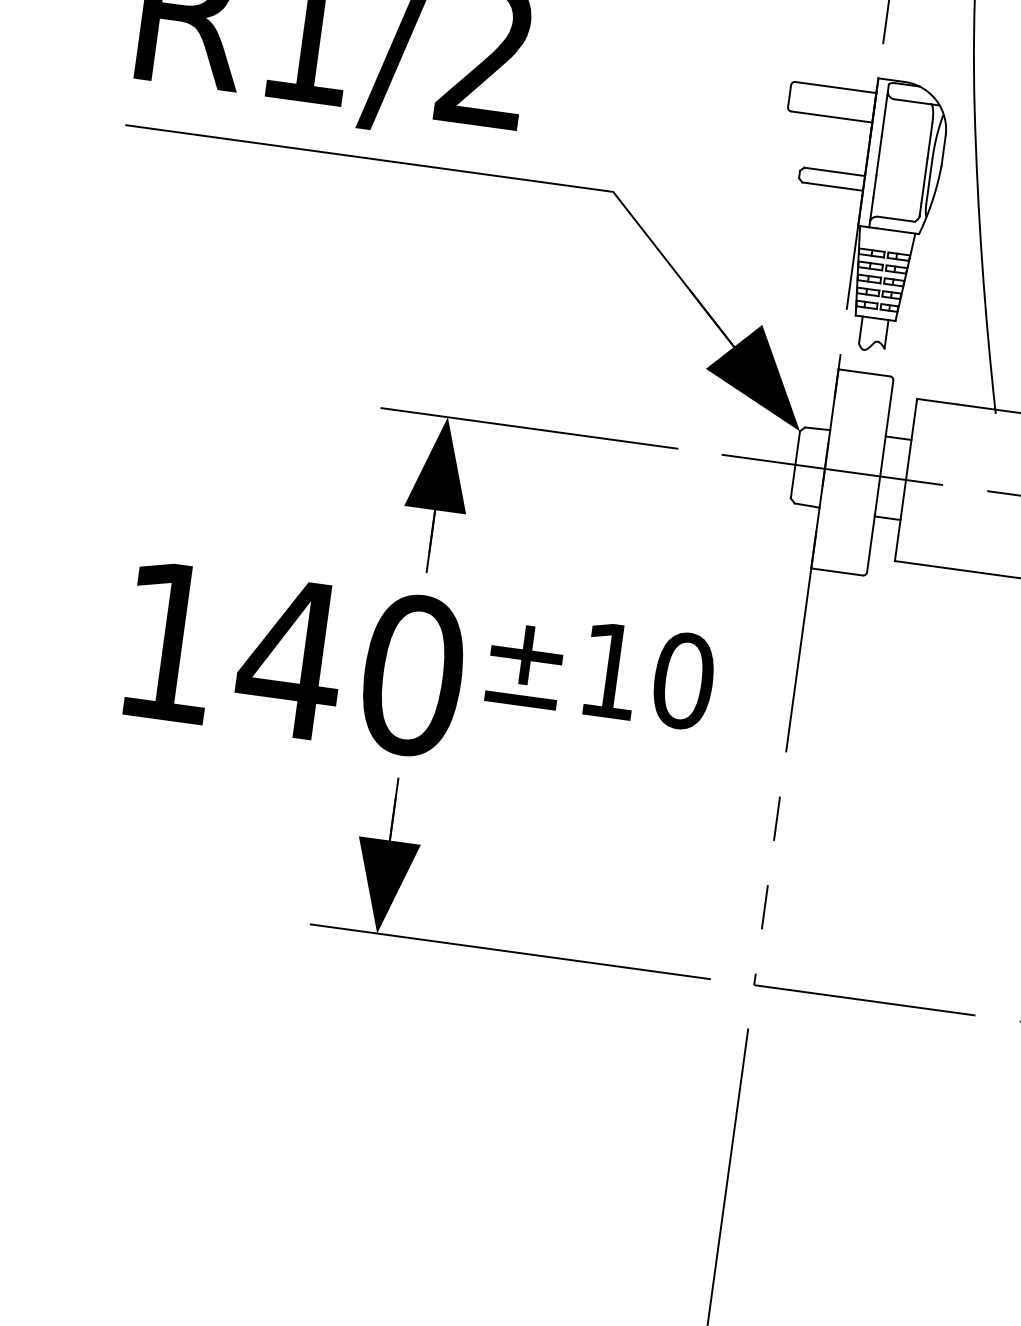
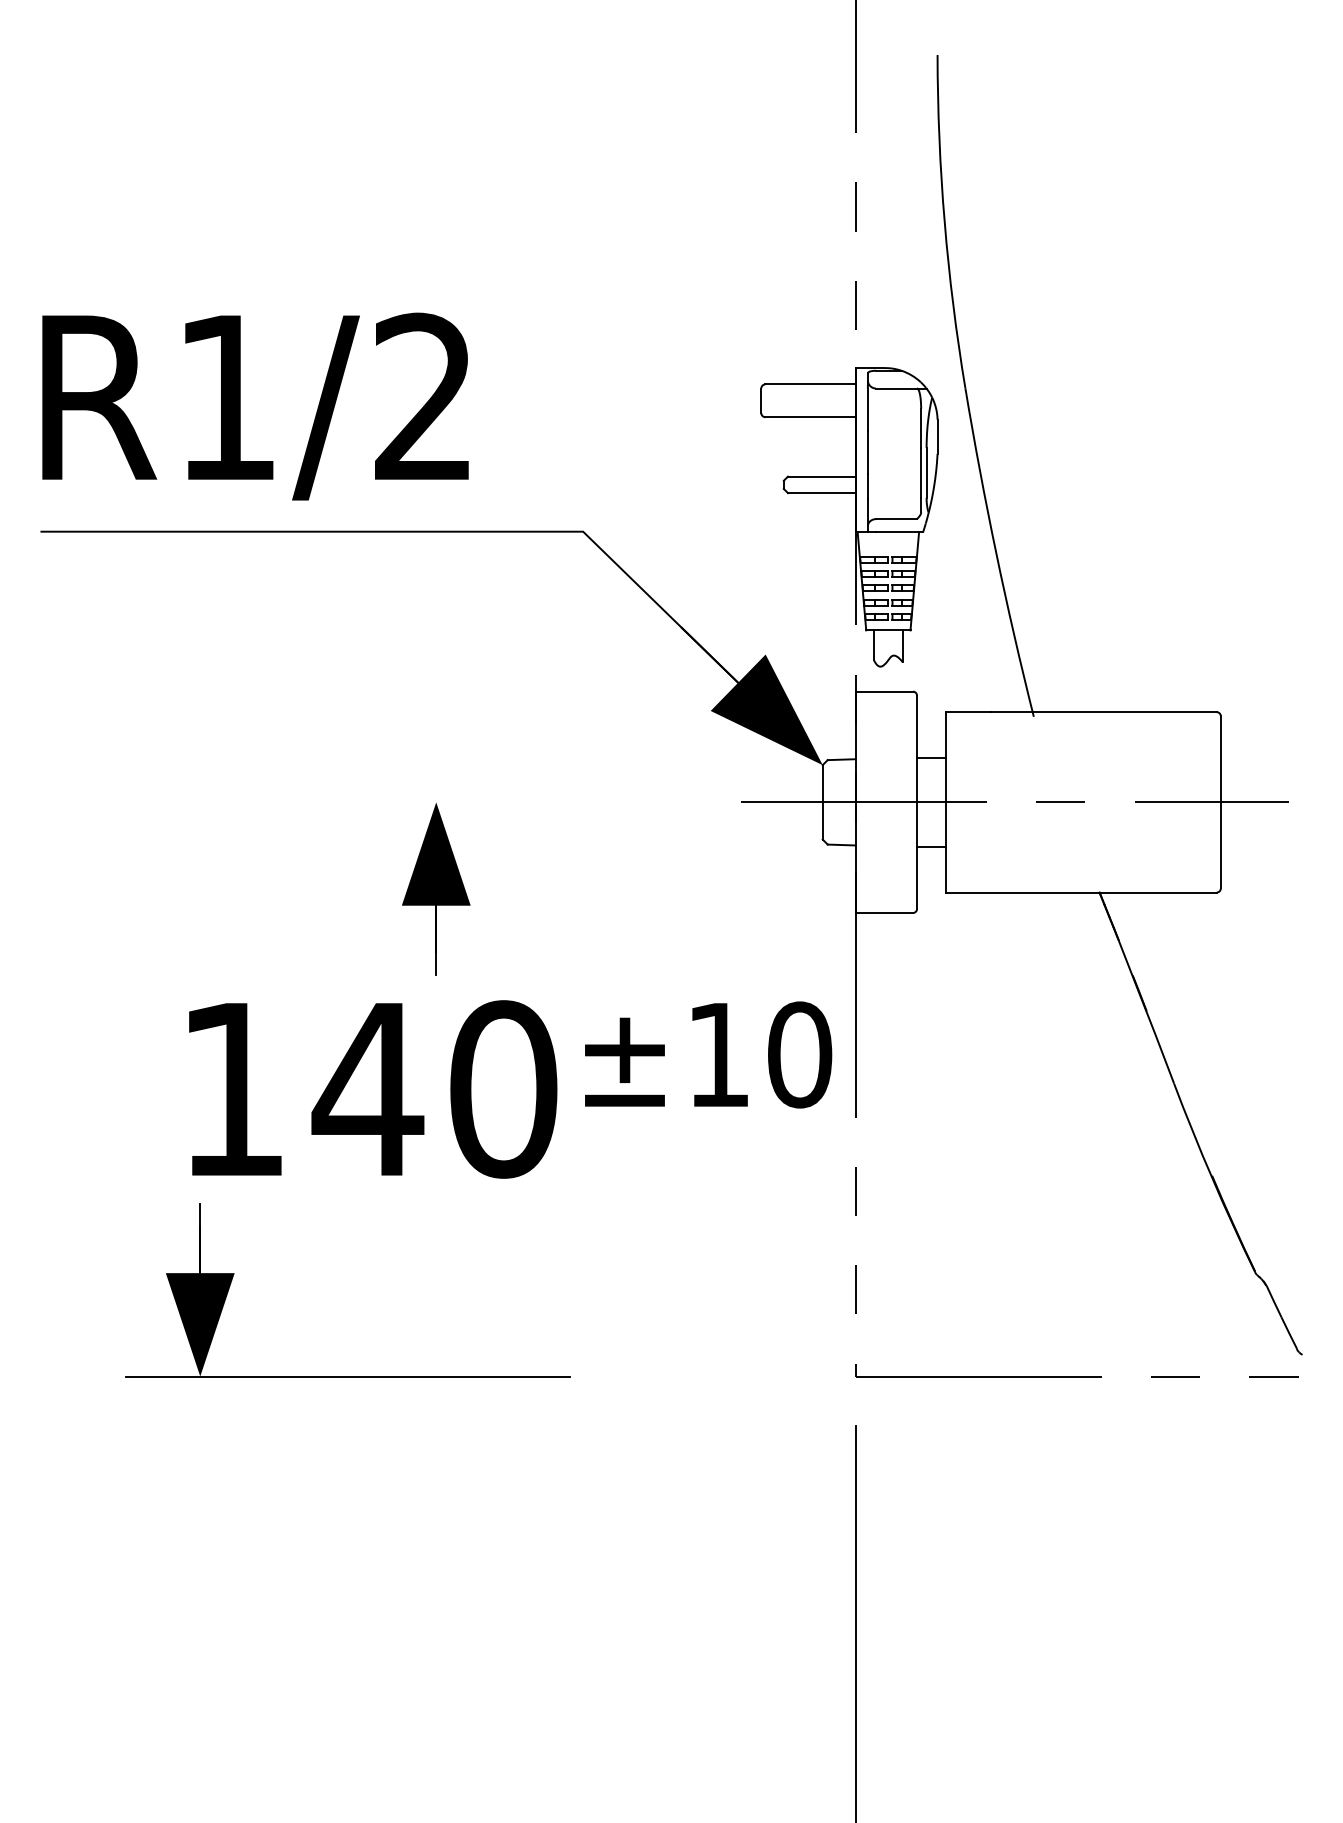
line: (529, 428) -> (526, 802), removed
text: (419, 676) -> (510, 1089), moved
part: (509, 951) -> (347, 1376), moved

